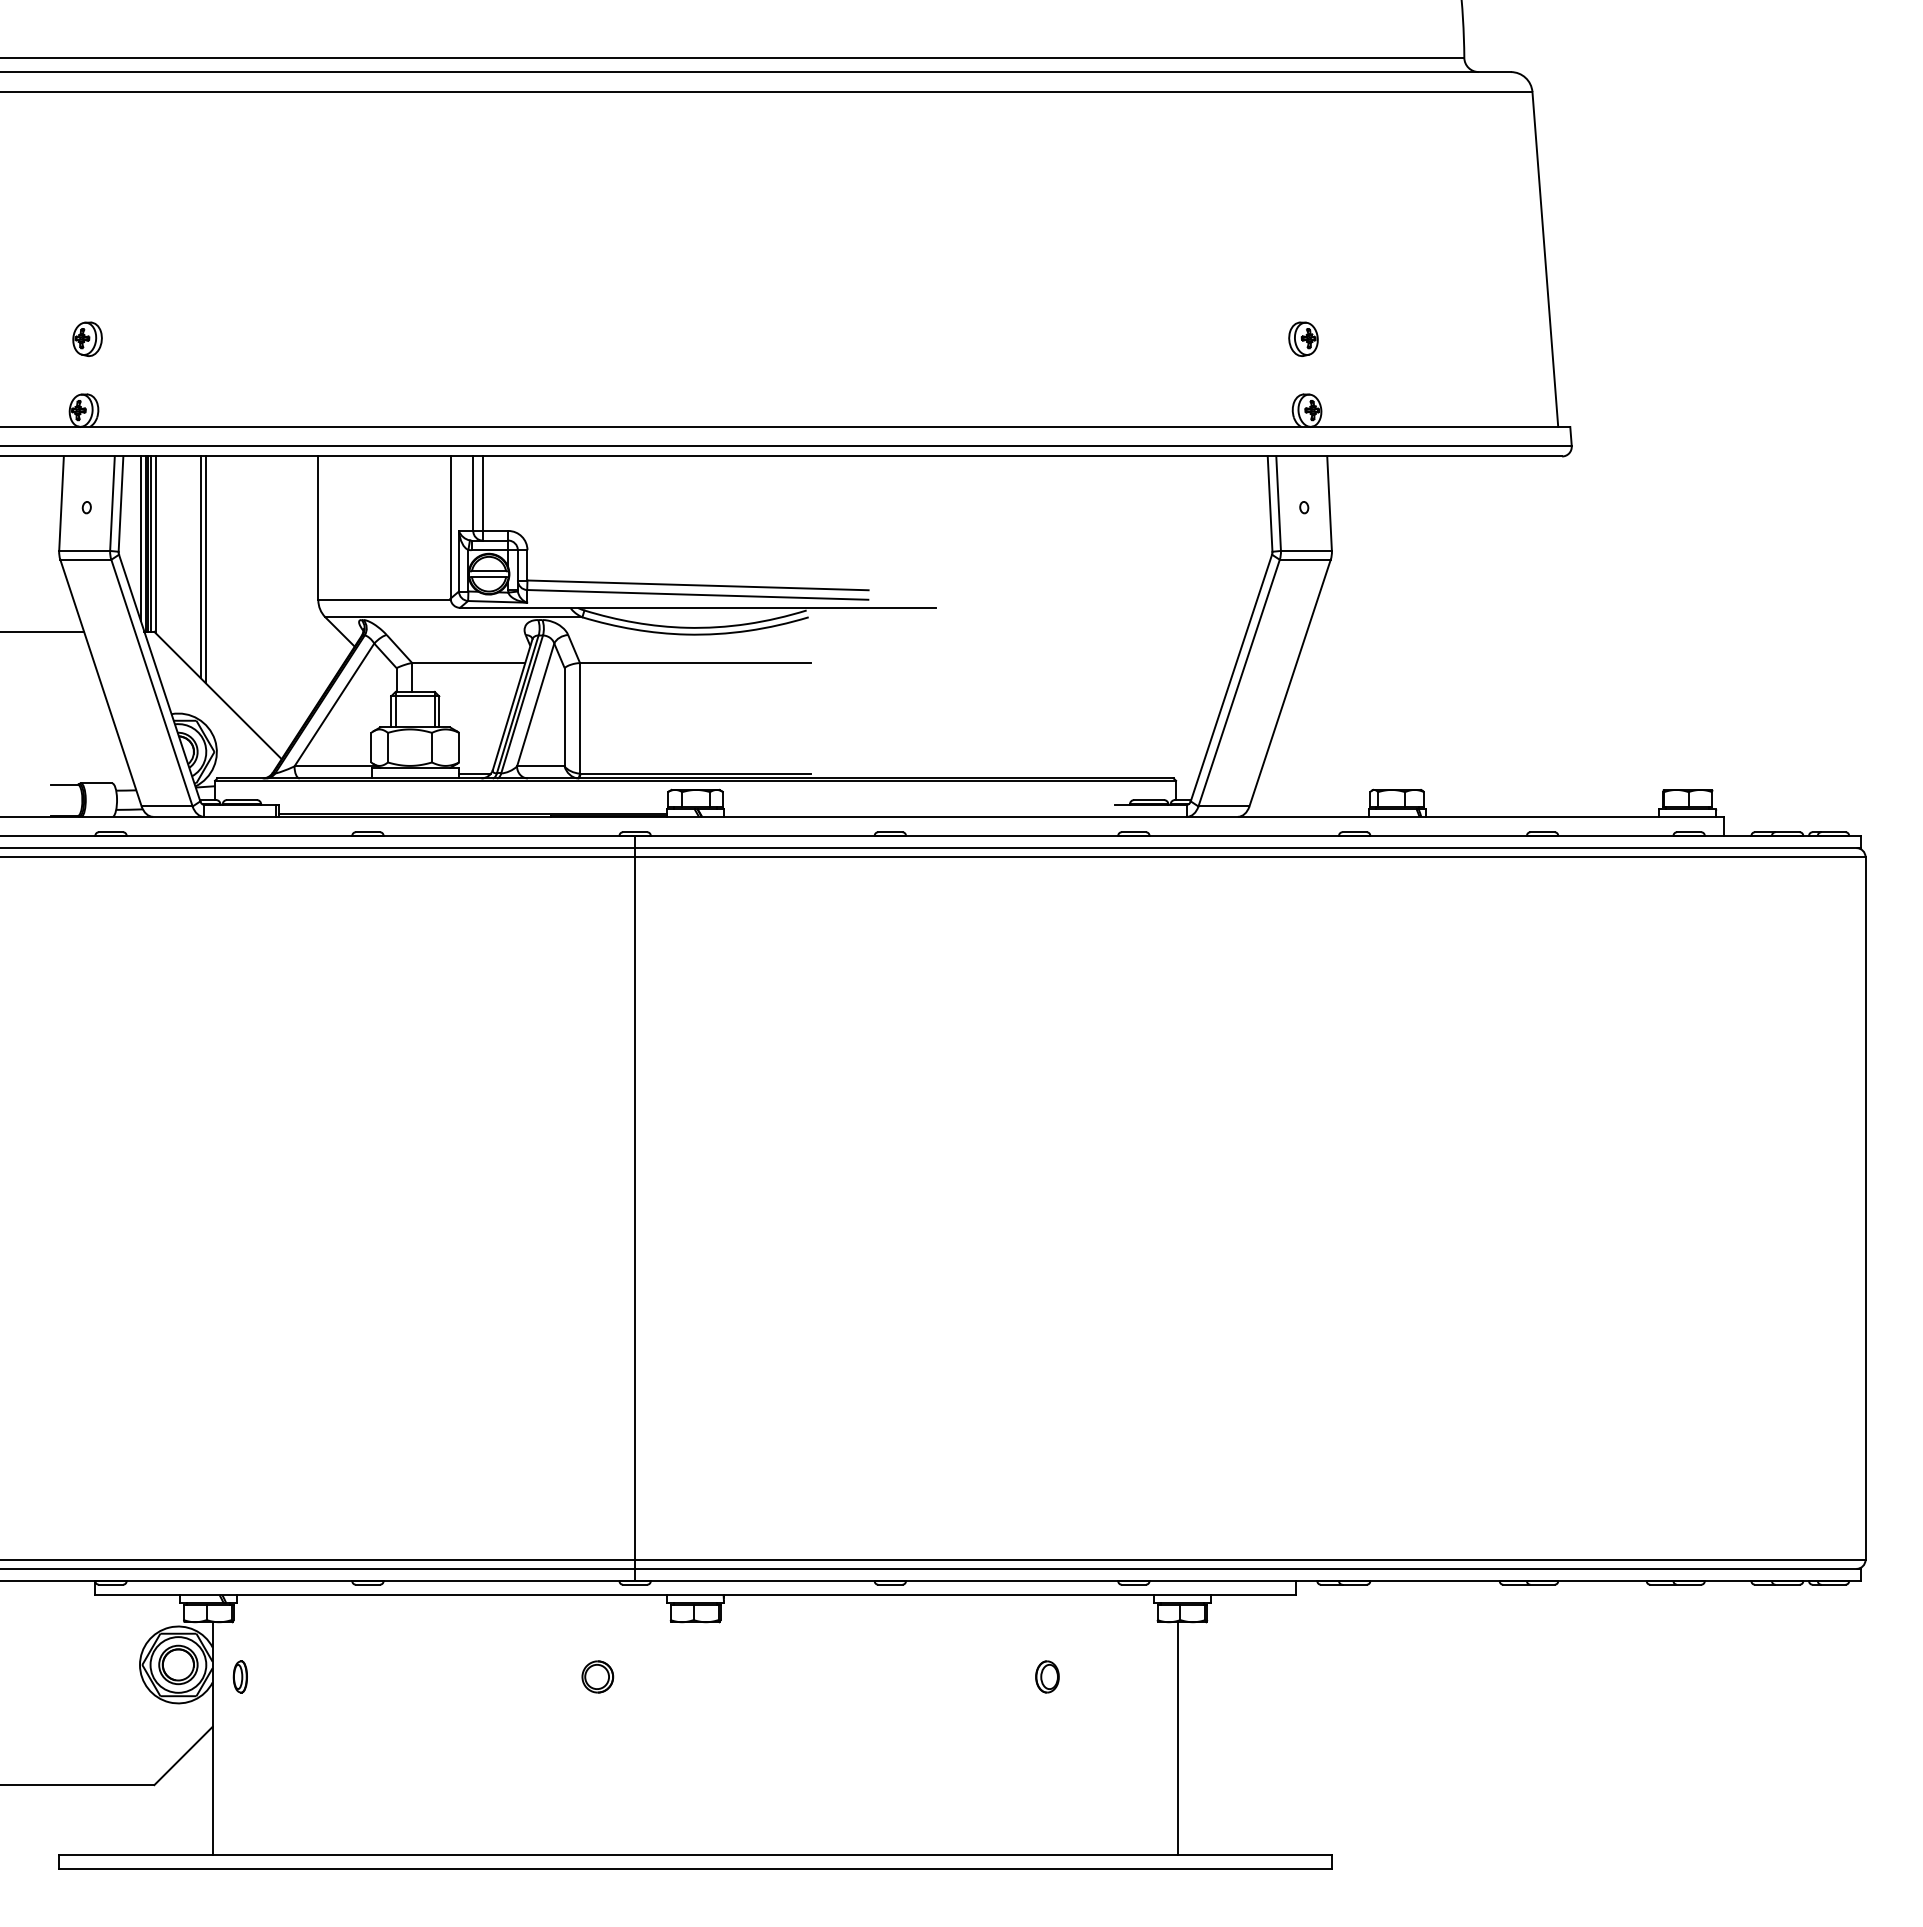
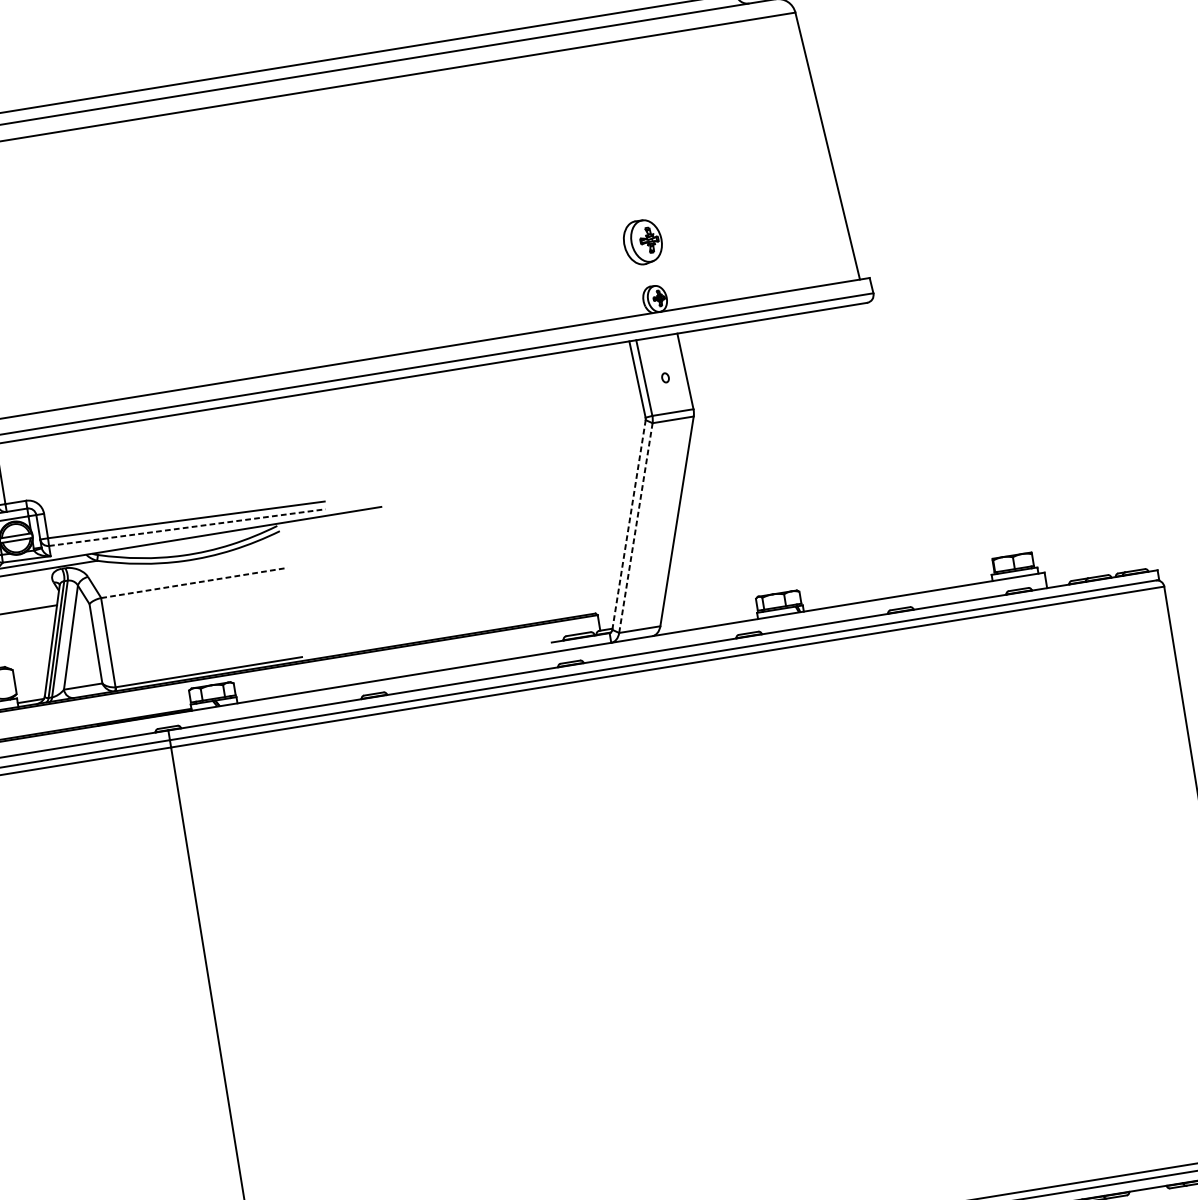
part: (1303, 338) -> (642, 241), size x1.6
line: (697, 594) -> (187, 527), solid -> dashed
line: (695, 663) -> (194, 583), solid -> dashed
line: (1231, 678) -> (629, 525), solid -> dashed
line: (1239, 683) -> (636, 528), solid -> dashed

